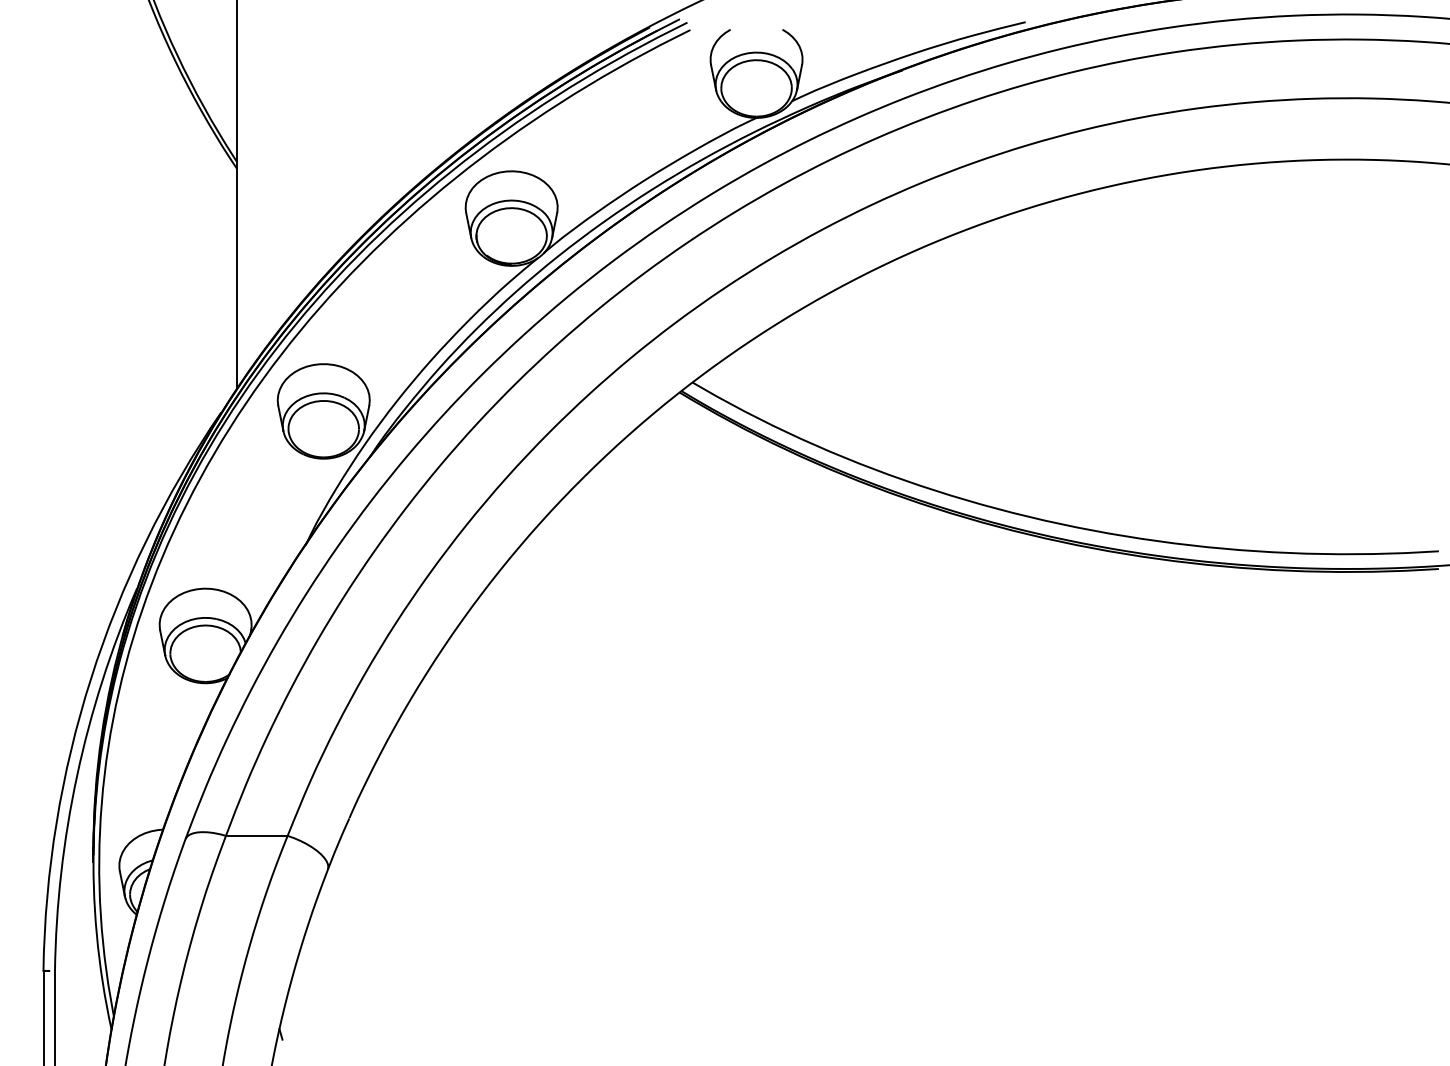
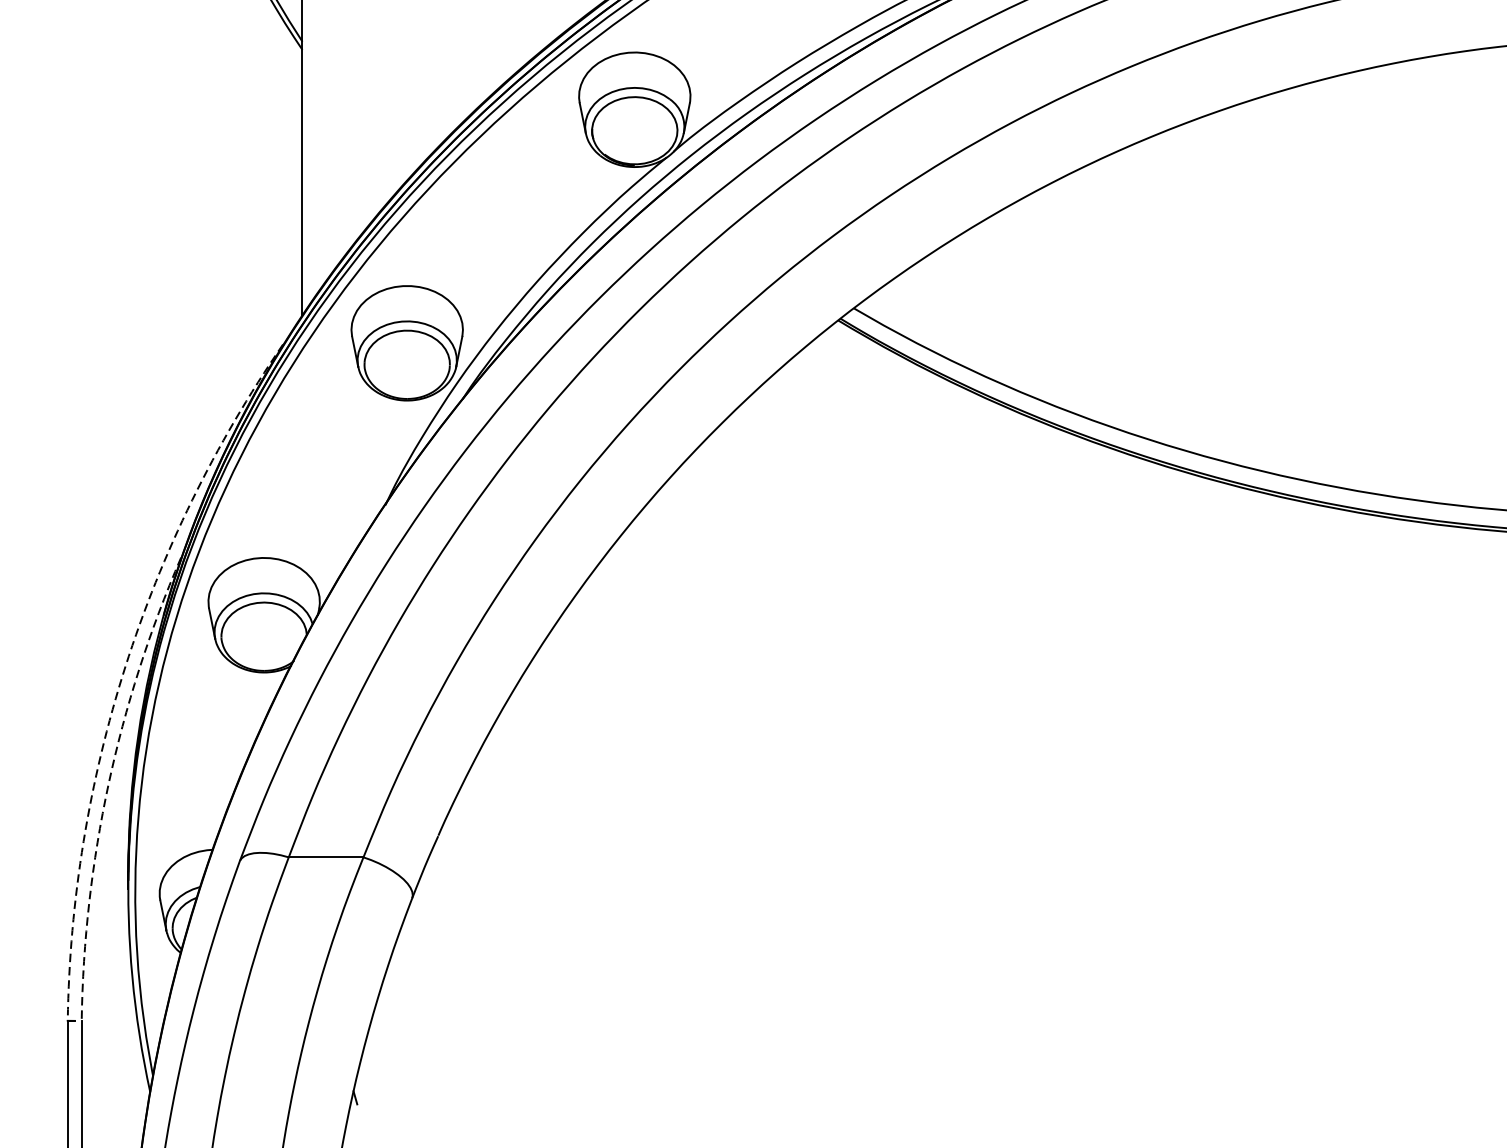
arc: (91, 678) -> (125, 666), solid -> dashed
arc: (77, 775) -> (108, 784), solid -> dashed

